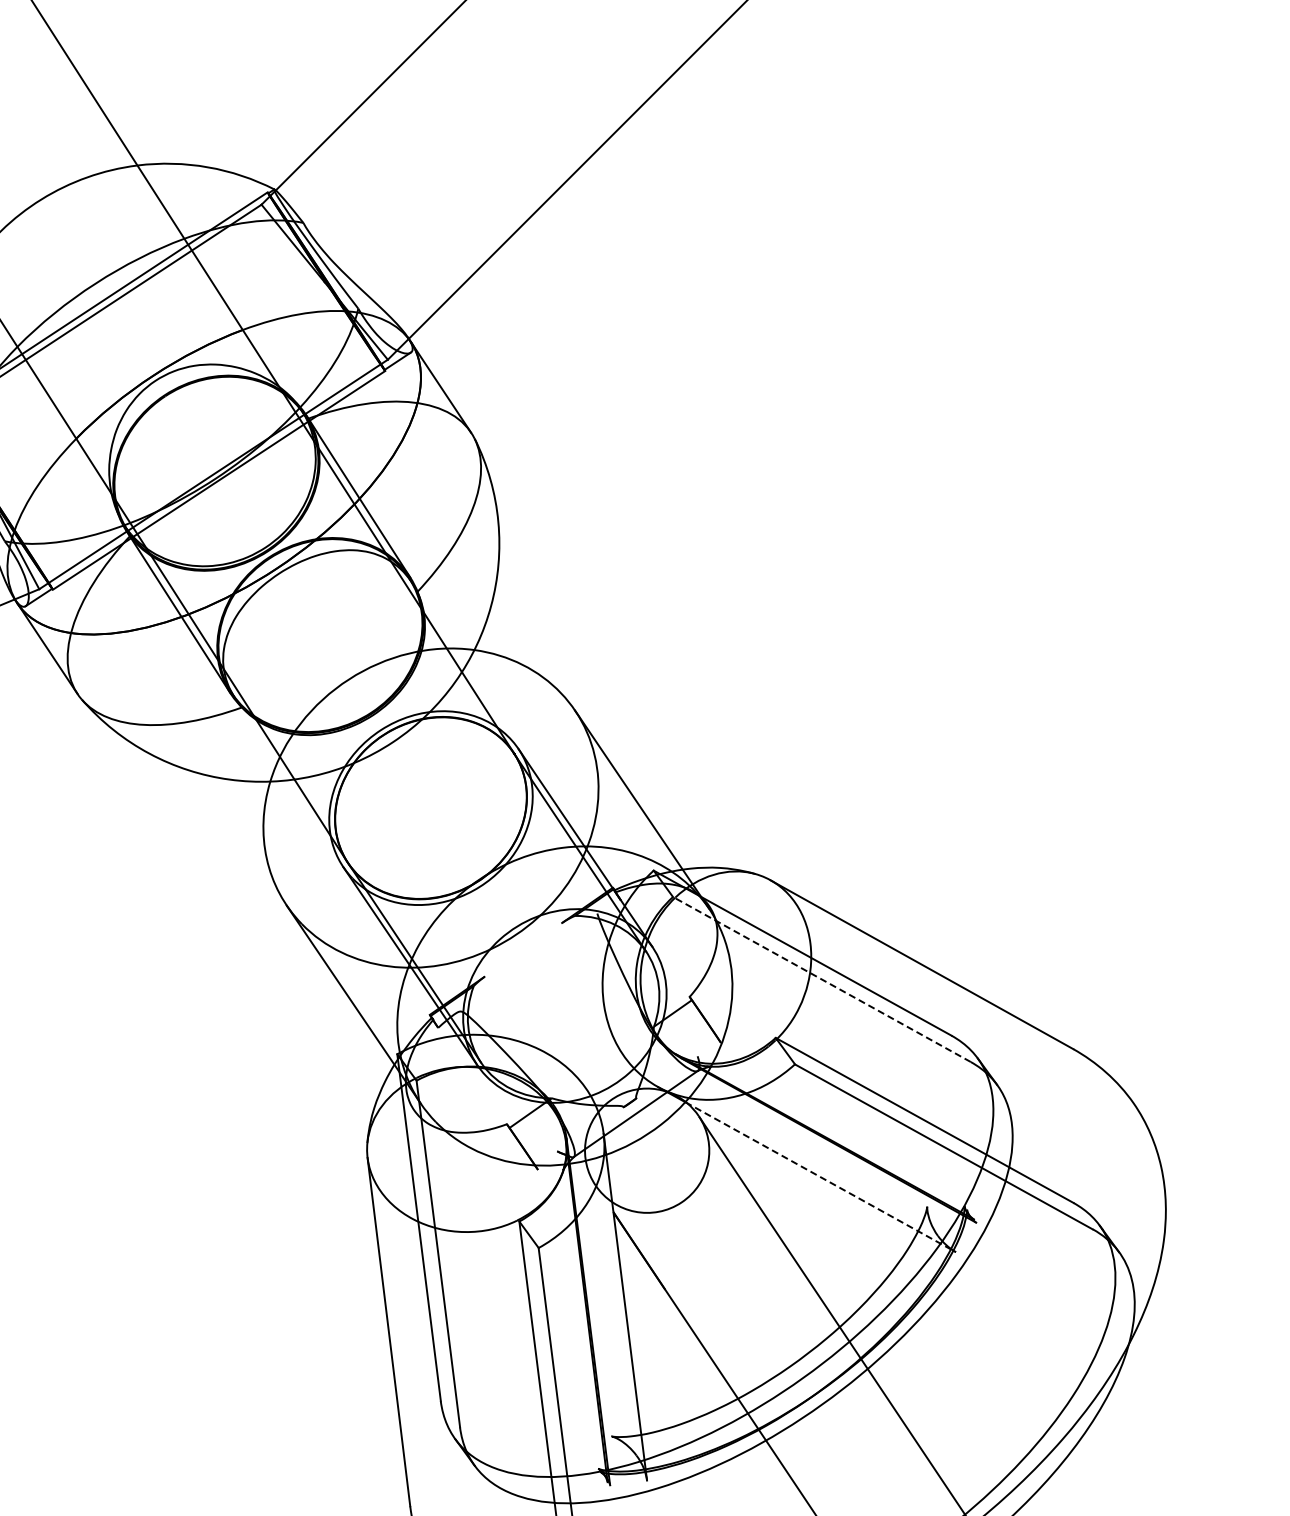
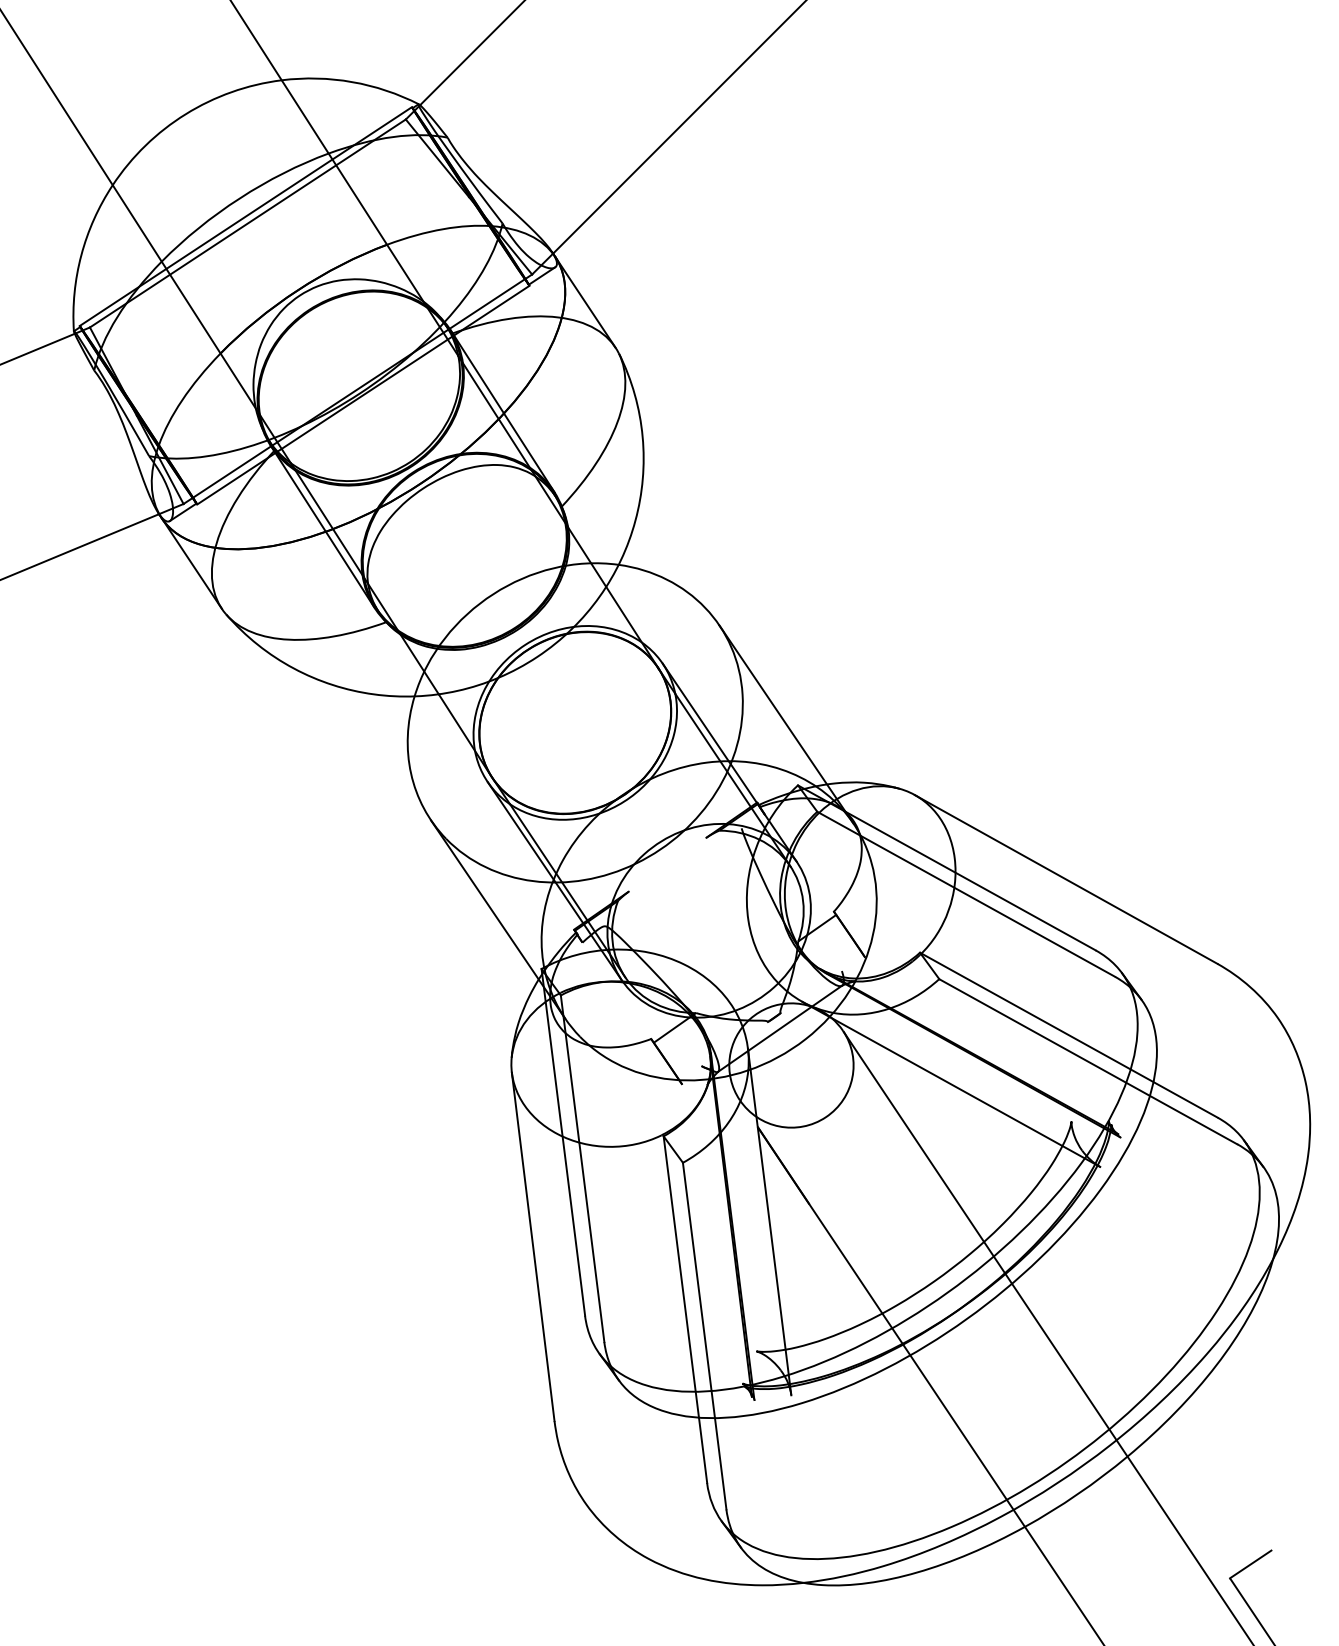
line: (821, 979) -> (965, 894), dashed -> solid
line: (820, 1176) -> (964, 1091), dashed -> solid

